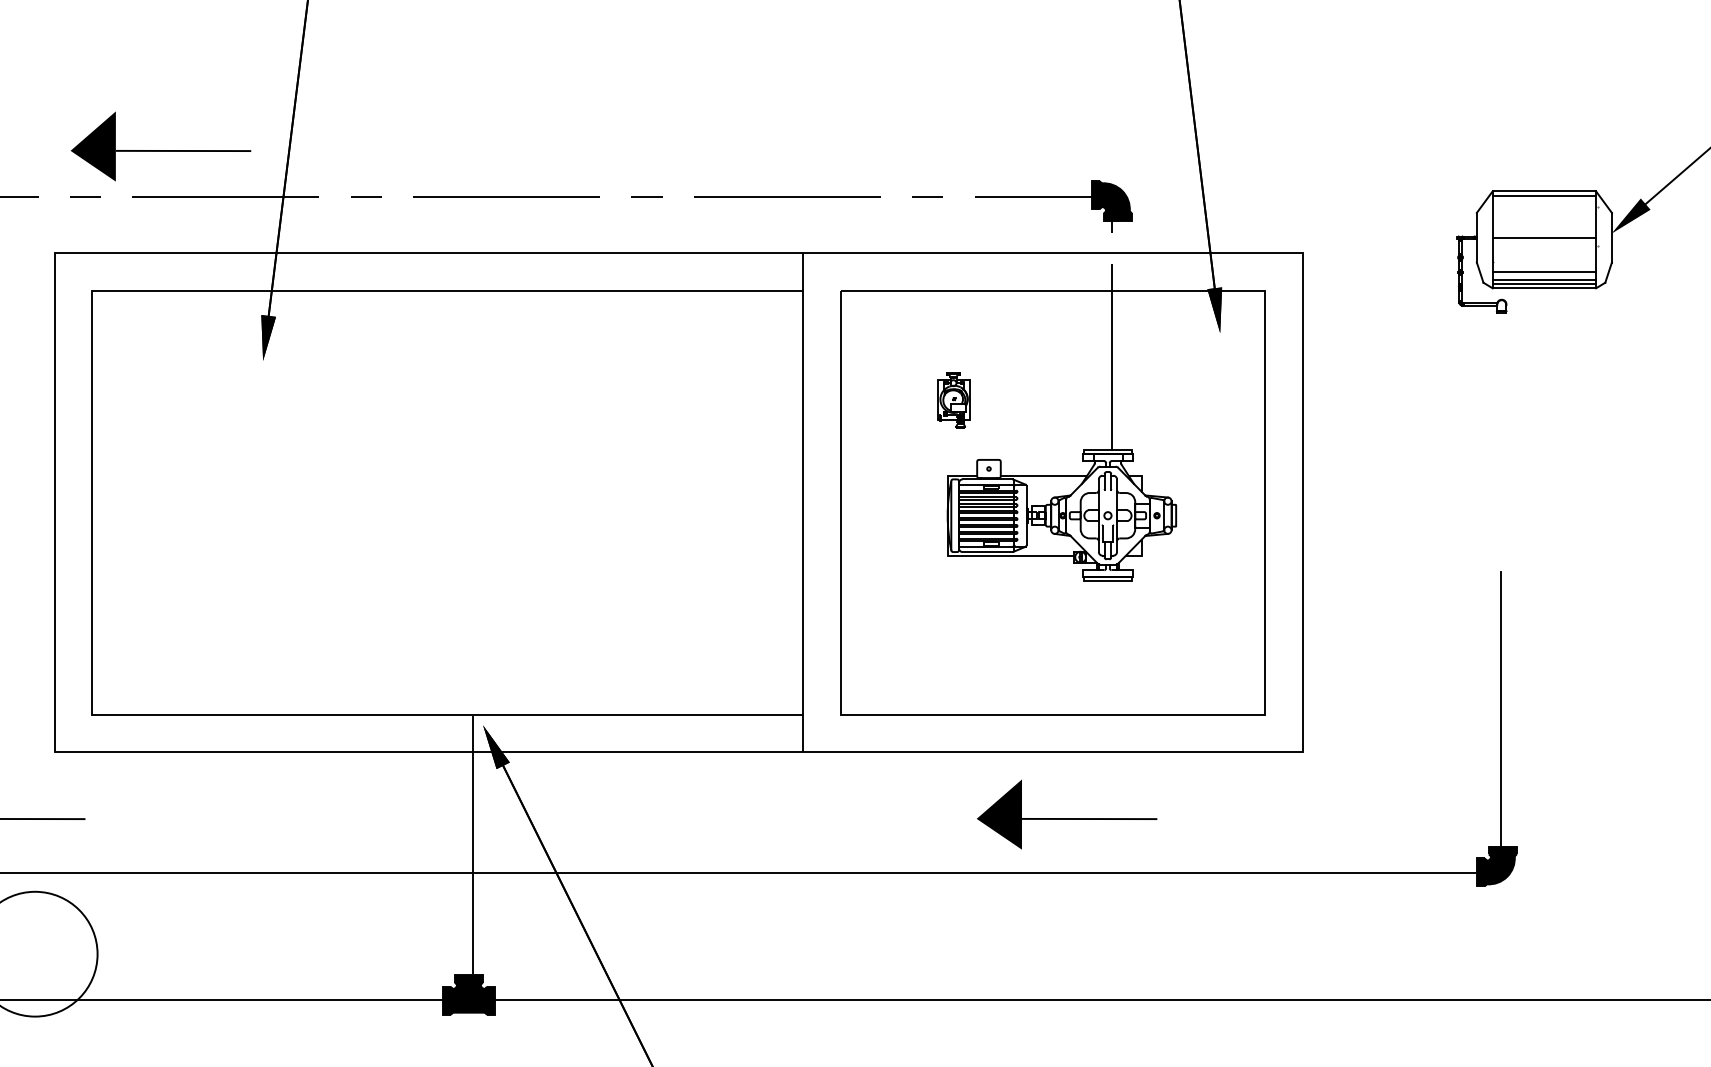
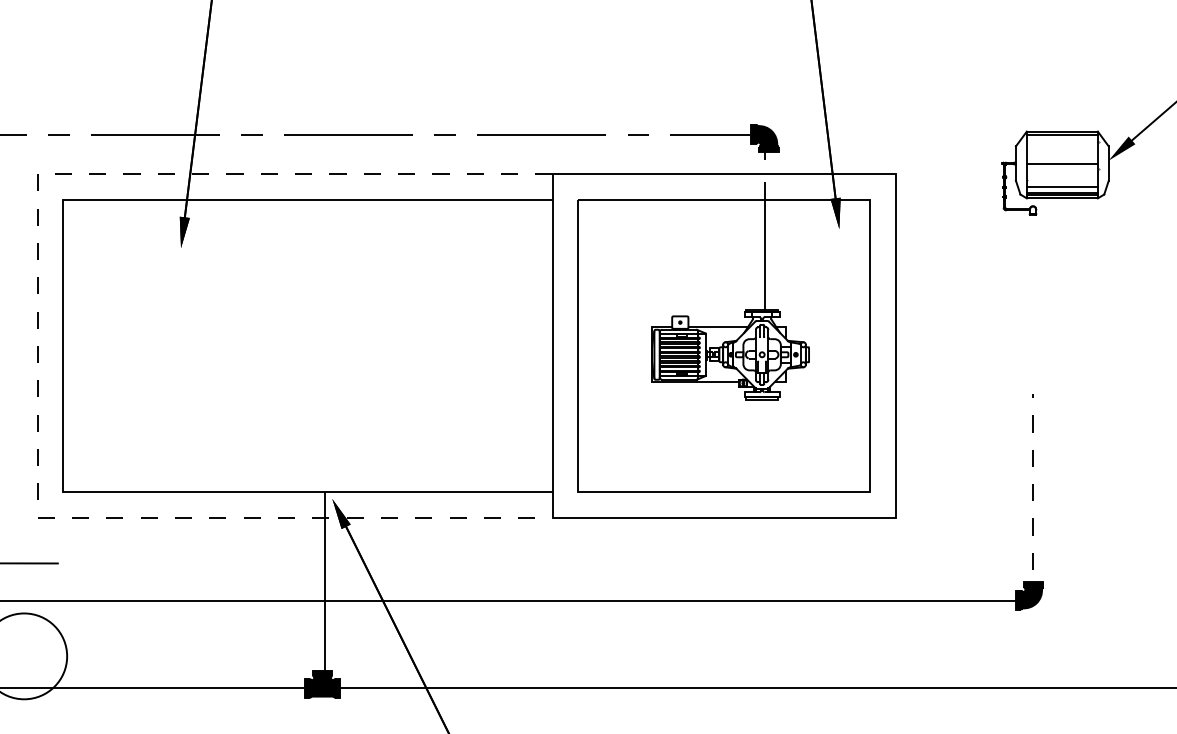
part: (160, 146) -> (110, 100), removed
part: (952, 400) -> (655, 275), removed
line: (54, 502) -> (37, 345), solid -> dashed
line: (1500, 724) -> (1032, 498), solid -> dashed
part: (1066, 814) -> (733, 560), removed

